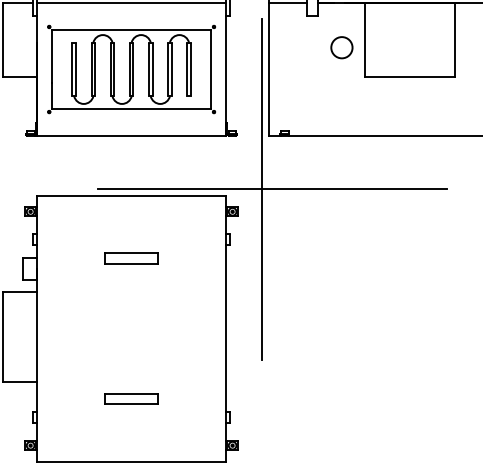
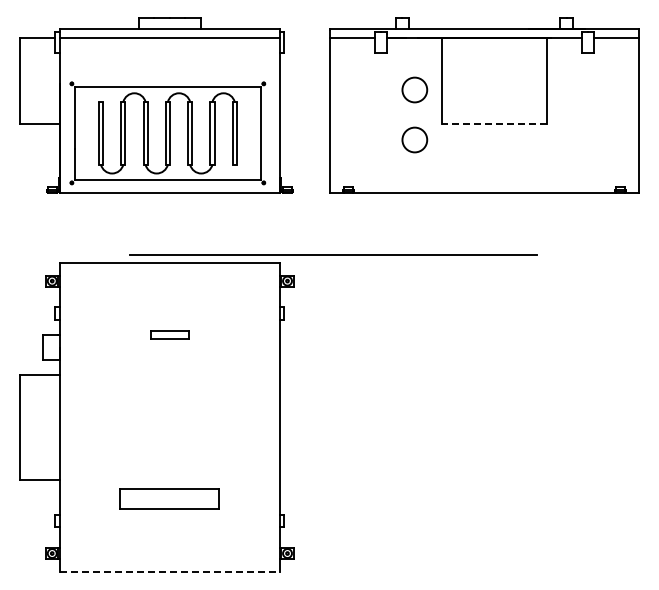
part: (131, 69) -> (167, 133), moved
line: (409, 77) -> (493, 124), solid -> dashed
circle: (341, 90) -> (414, 139), added
line: (261, 188) -> (321, 254), removed
part: (131, 257) -> (169, 334), size x0.6
part: (131, 399) -> (169, 499), size x1.6
line: (131, 461) -> (169, 572), solid -> dashed

